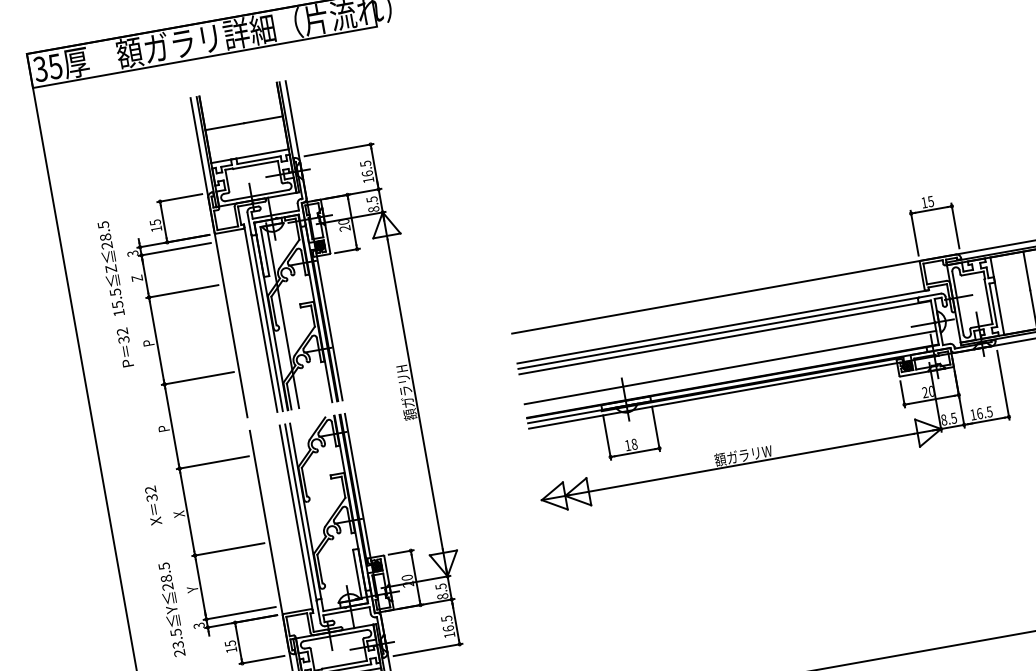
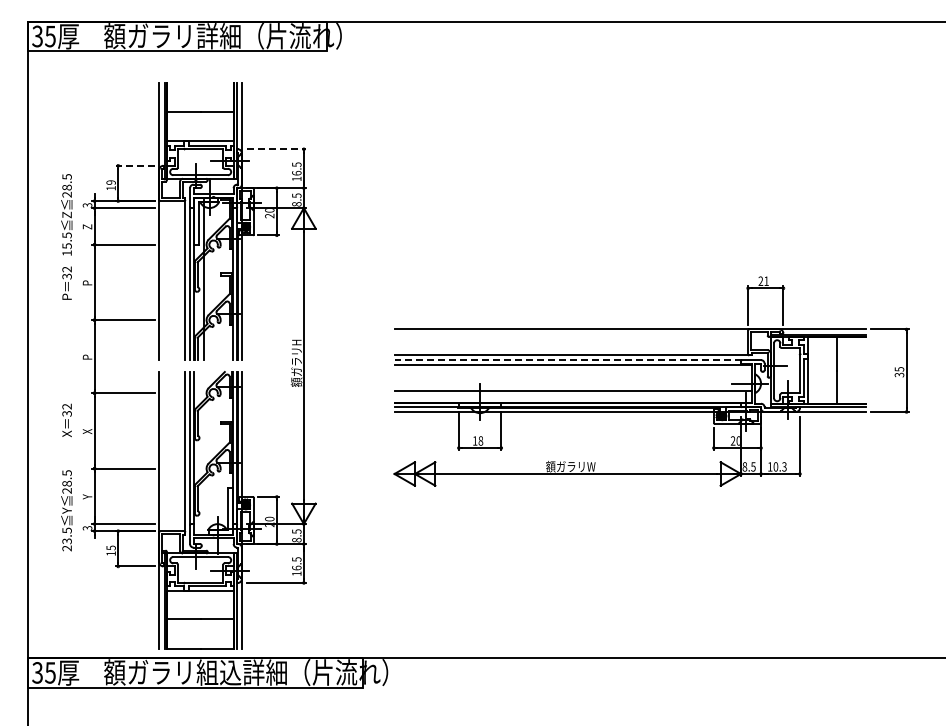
line: (339, 150) -> (276, 149), solid -> dashed
line: (178, 197) -> (134, 165), solid -> dashed
text: (927, 202) -> (763, 281), 15 -> 21
text: (154, 222) -> (110, 182), 15 -> 19
line: (718, 333) -> (568, 360), solid -> dashed
text: (983, 412) -> (779, 466), 16.5 -> 10.3

